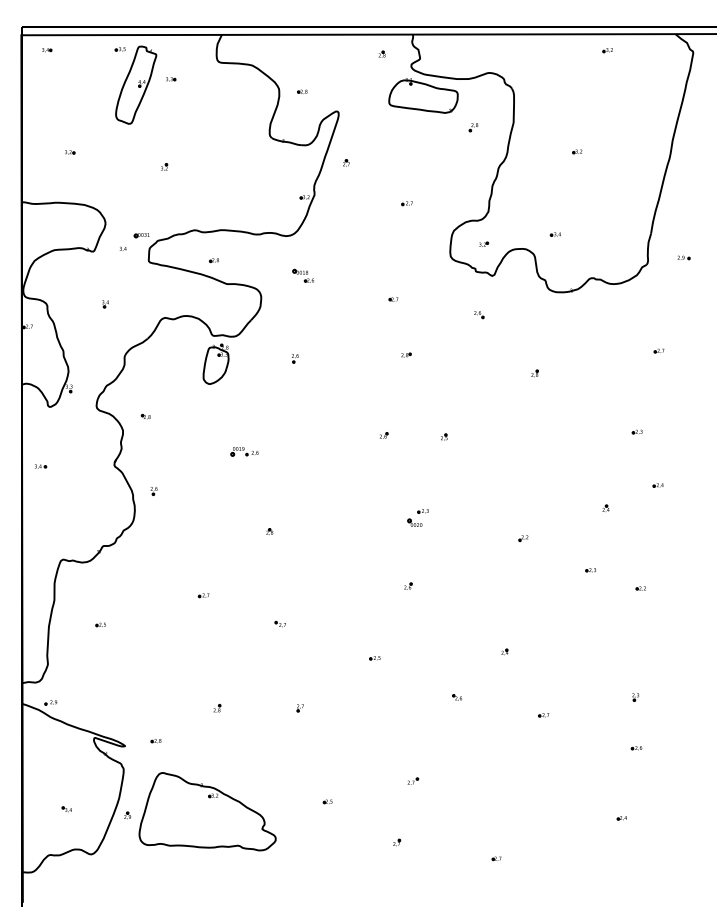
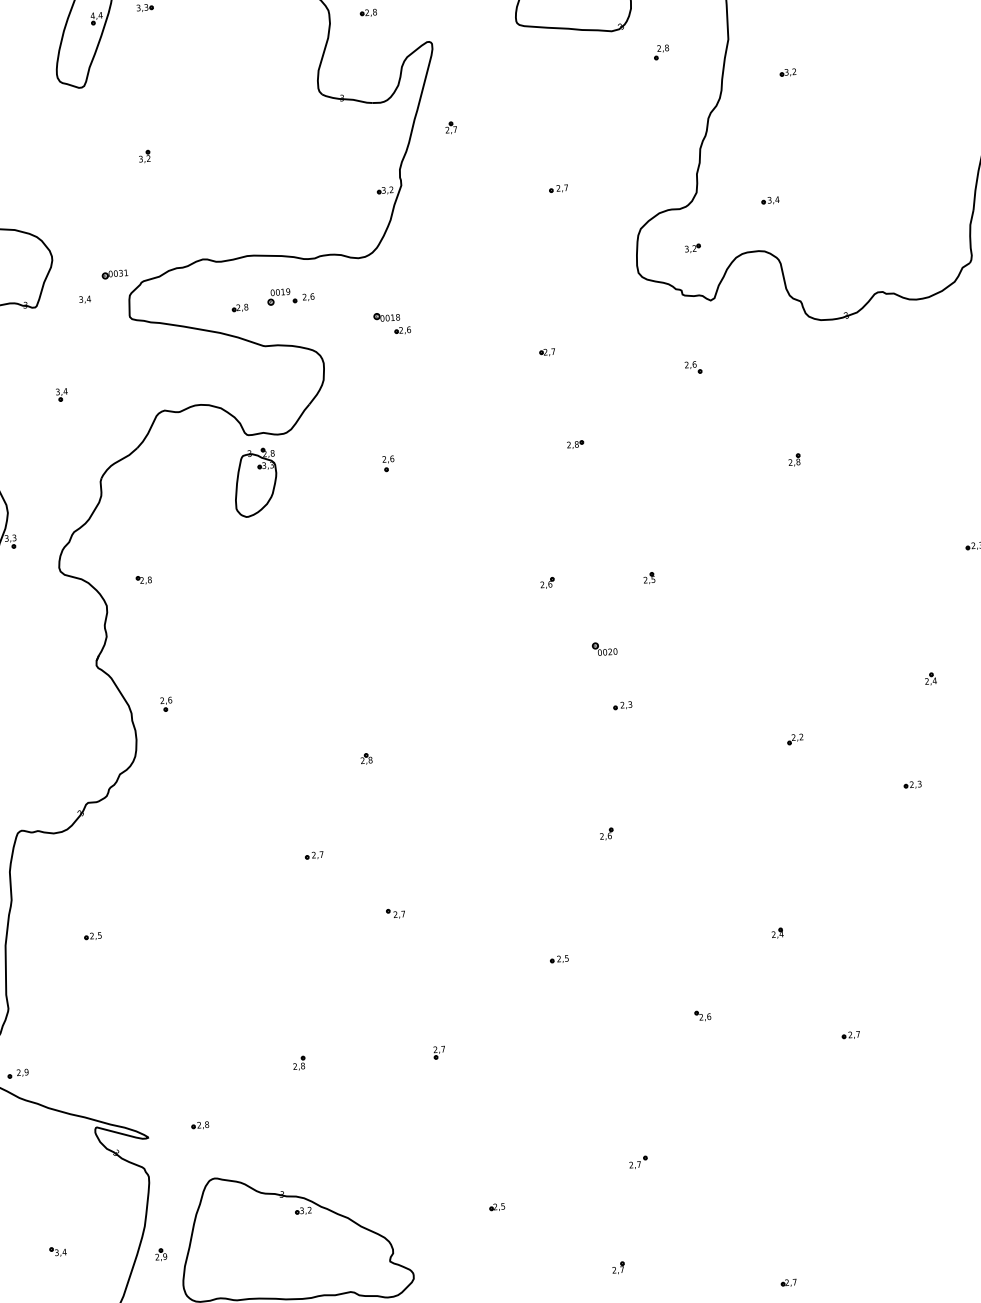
part: (577, 151) -> (788, 72), moved
part: (554, 234) -> (768, 200), moved
part: (244, 451) -> (290, 295), moved
part: (414, 522) -> (603, 648), moved
part: (203, 595) -> (313, 855), moved

